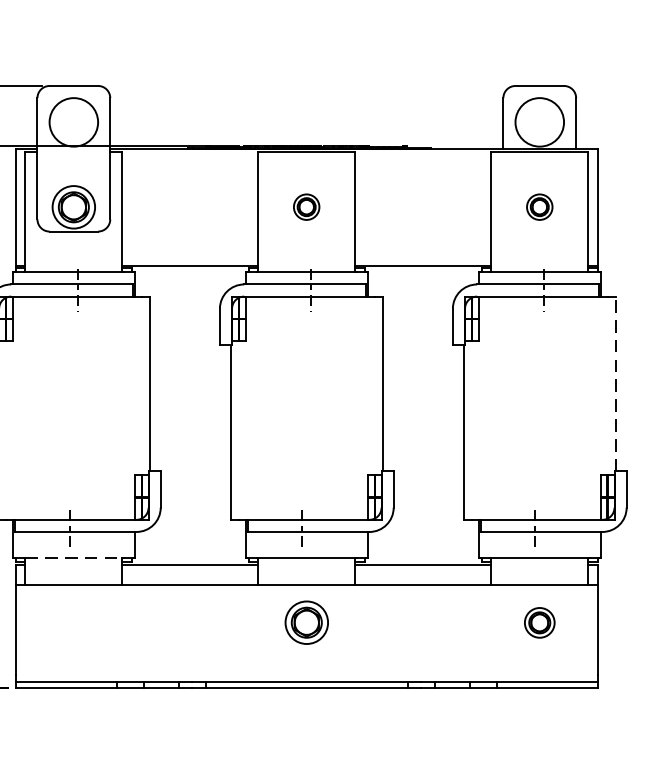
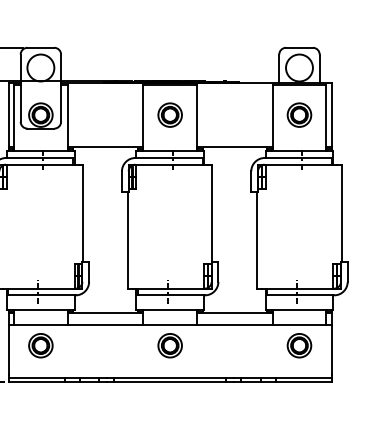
part: (305, 206) -> (169, 114), size x1.67
part: (539, 206) -> (299, 114), size x1.67
line: (615, 382) -> (341, 212), dashed -> solid
line: (73, 557) -> (40, 309), dashed -> solid
part: (73, 622) -> (40, 345), added
part: (539, 622) -> (299, 345), size x1.43

